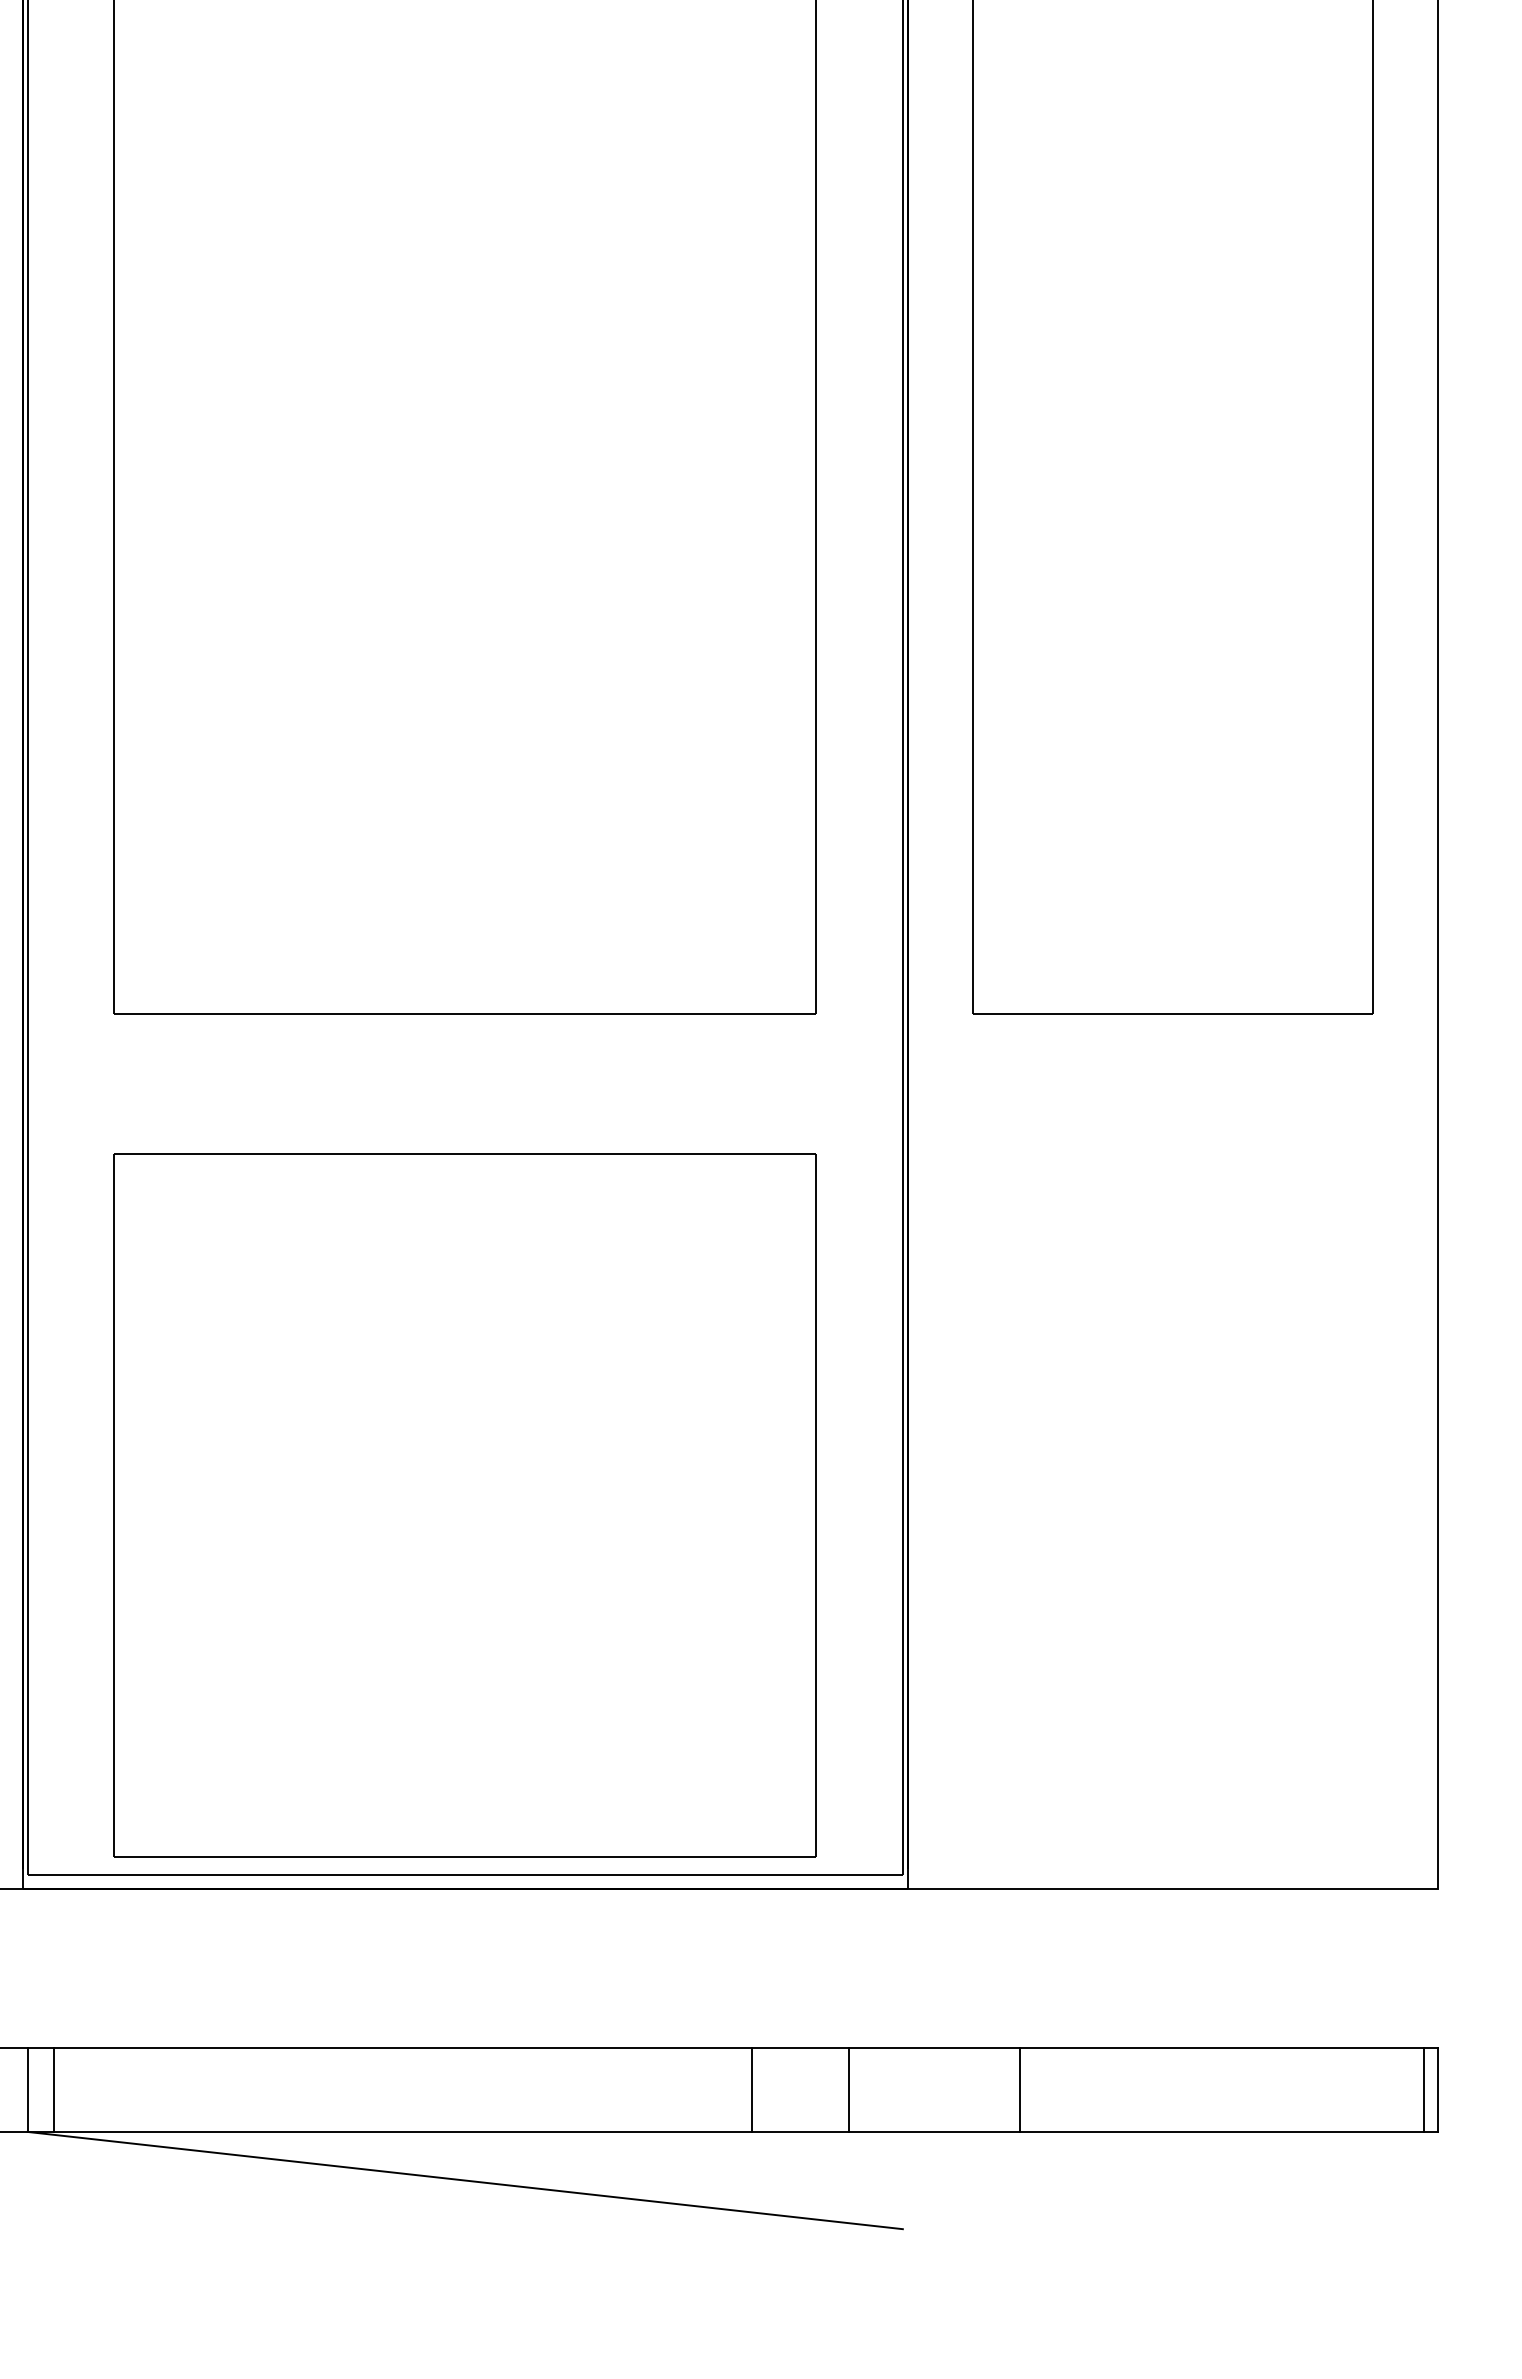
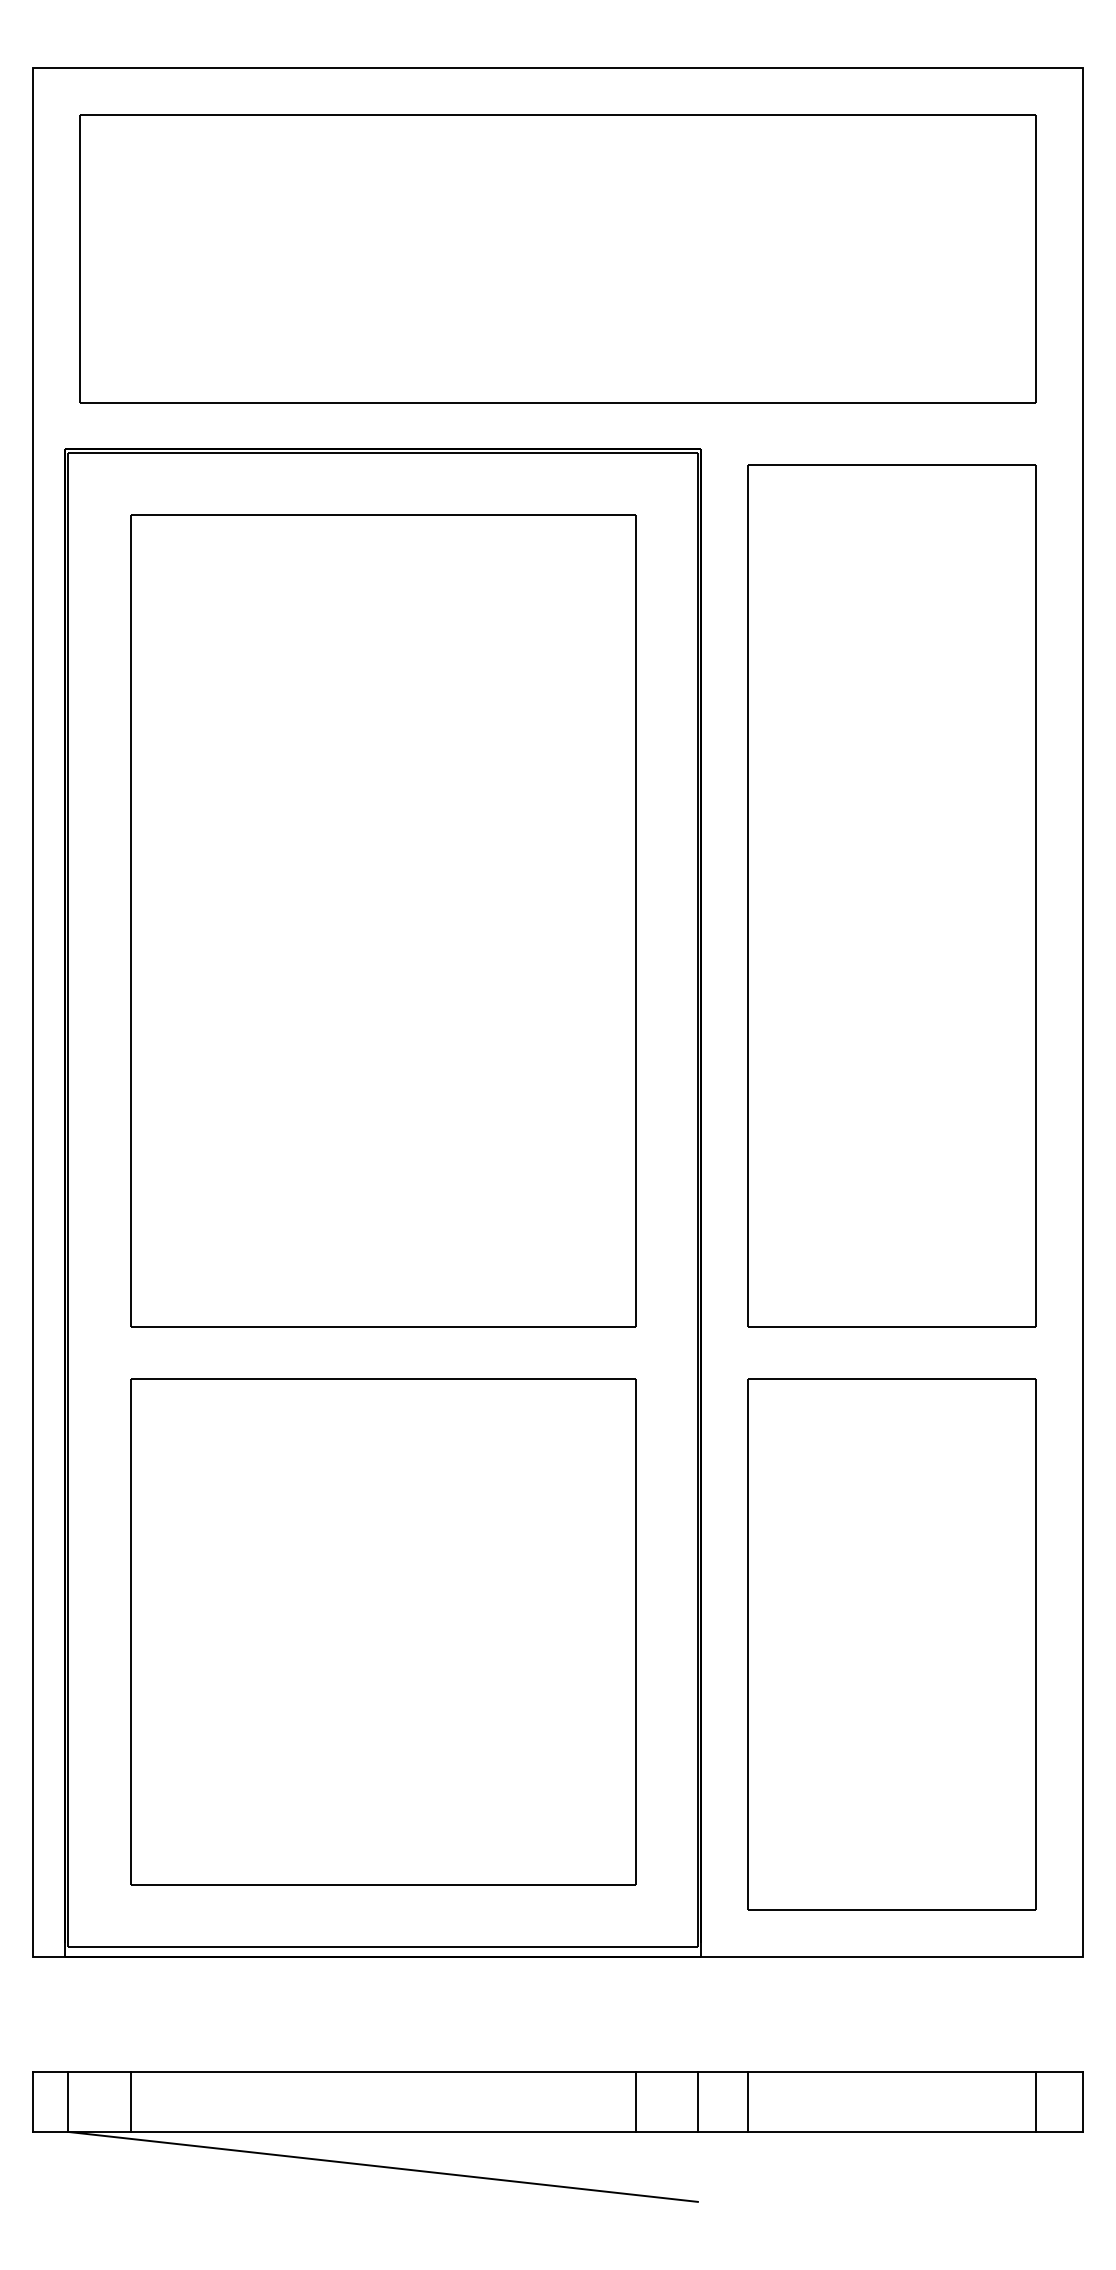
part: (1171, 1454) -> (891, 1644), added
part: (465, 1504) -> (383, 1631), moved
line: (54, 2089) -> (130, 2101), moved
line: (752, 2089) -> (635, 2101), moved
line: (848, 2089) -> (697, 2101), moved
line: (1020, 2089) -> (748, 2101), moved
line: (1423, 2089) -> (1035, 2101), moved

